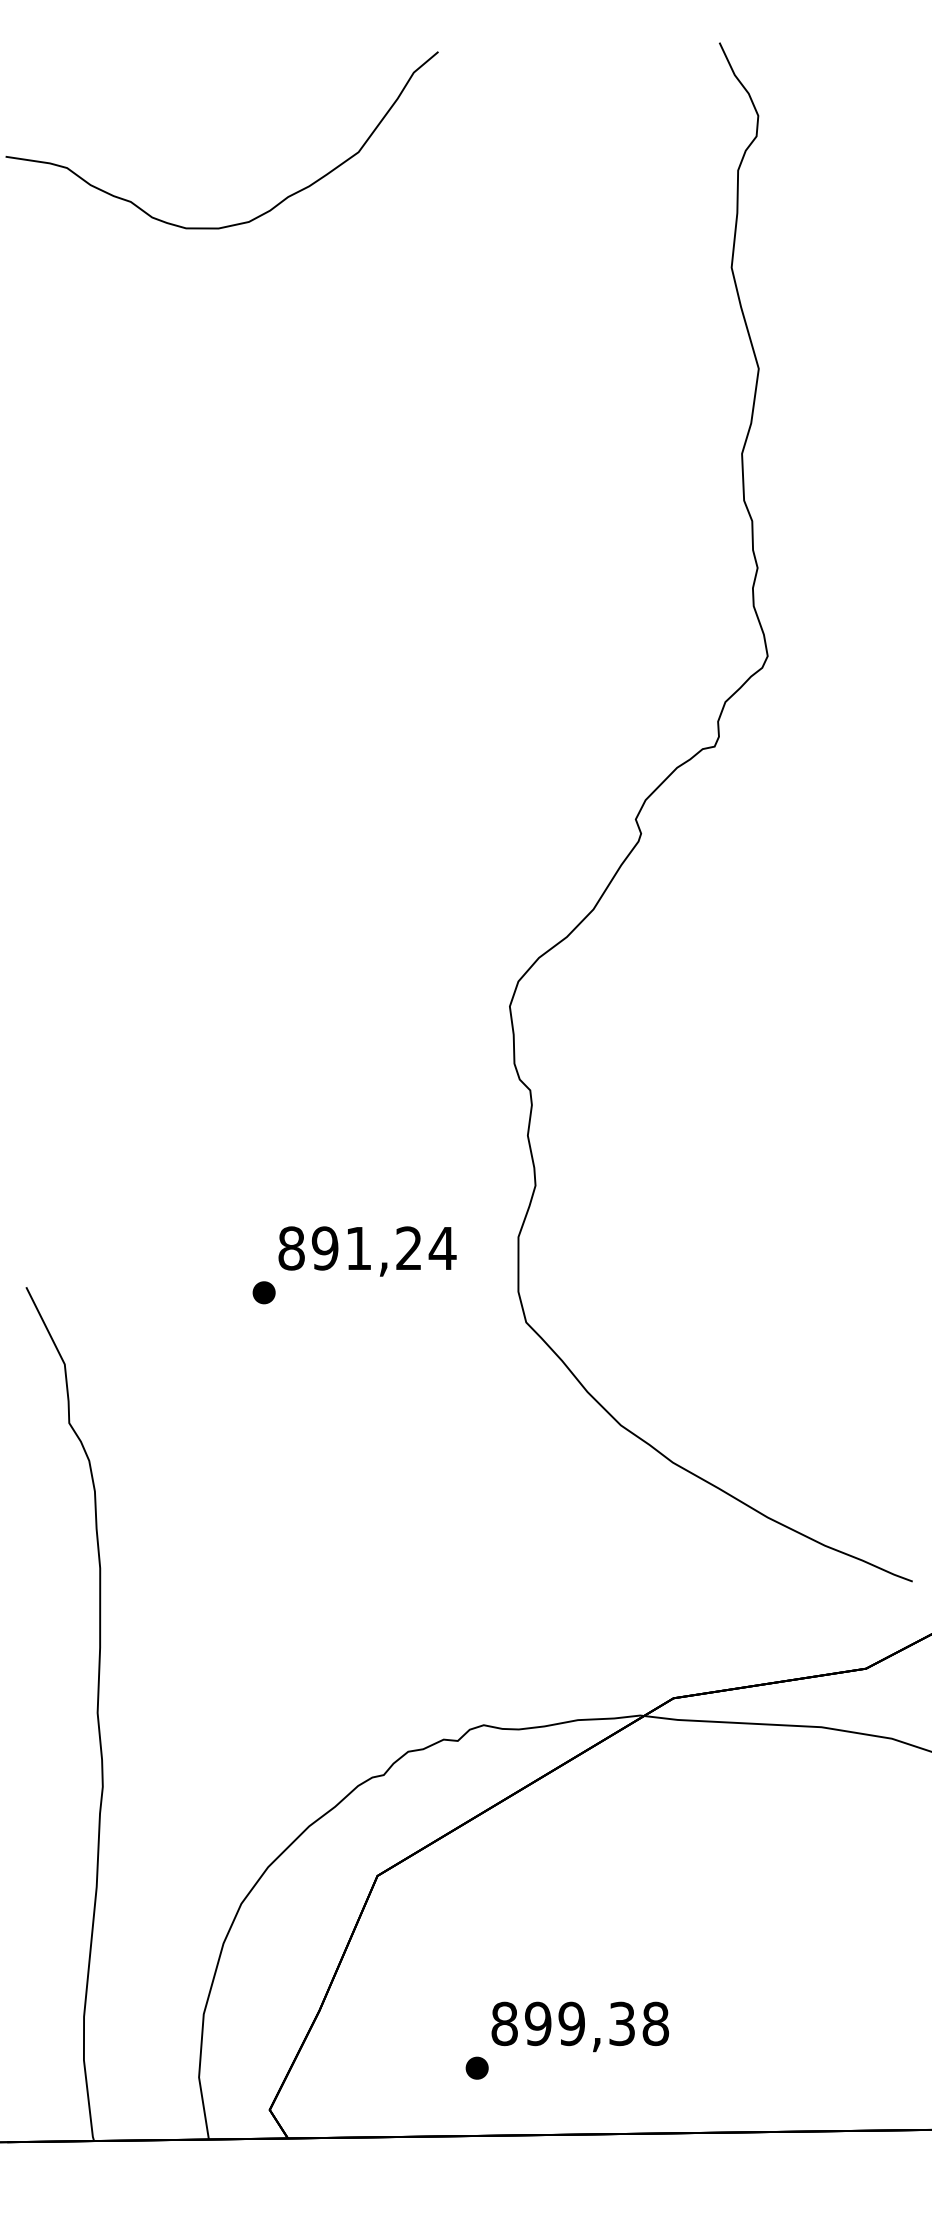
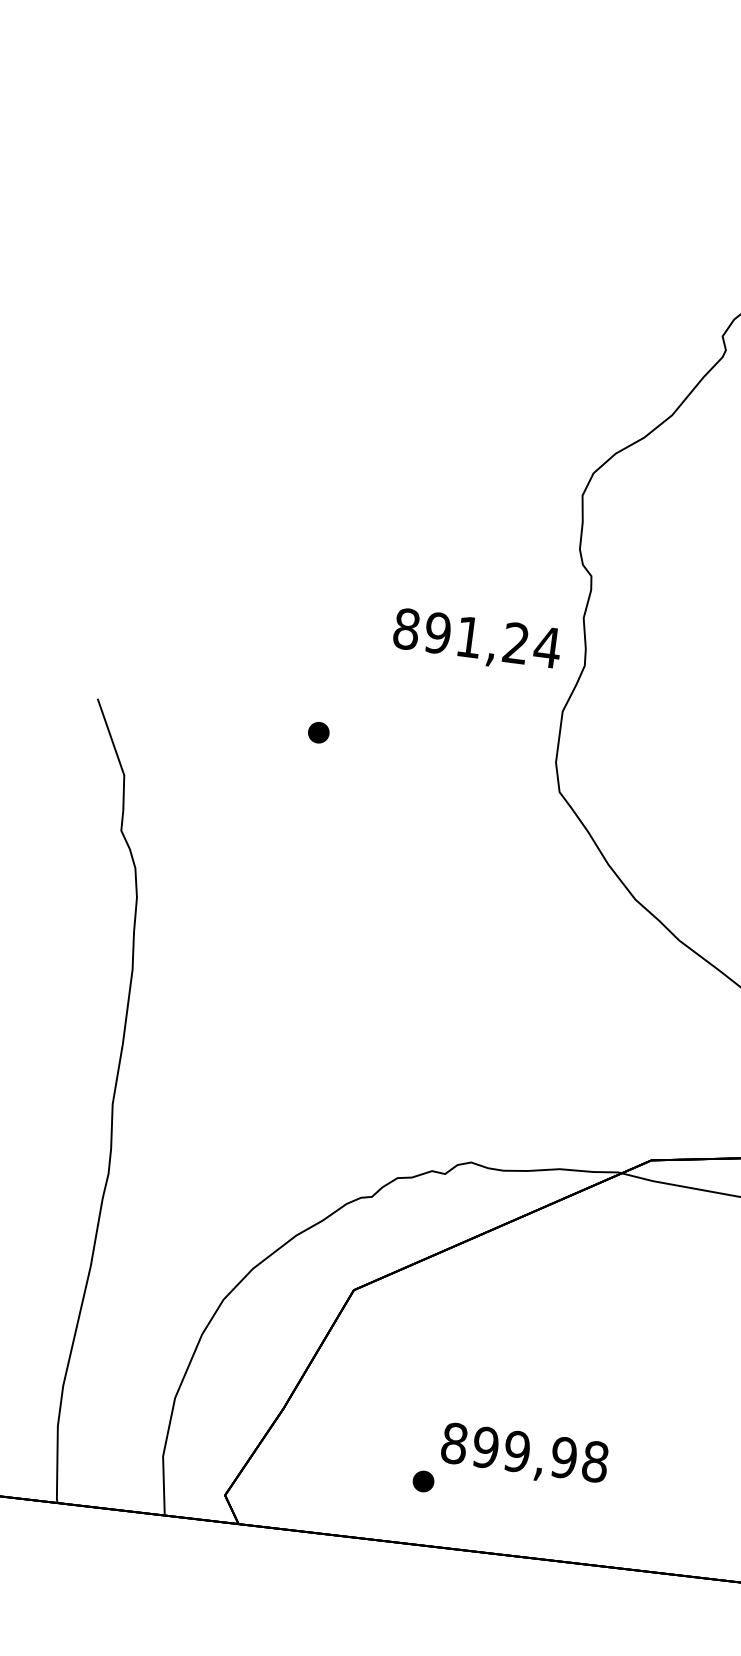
text: (367, 1251) -> (477, 641), moved
text: (621, 2023) -> (563, 1457), 899,38 -> 899,98

